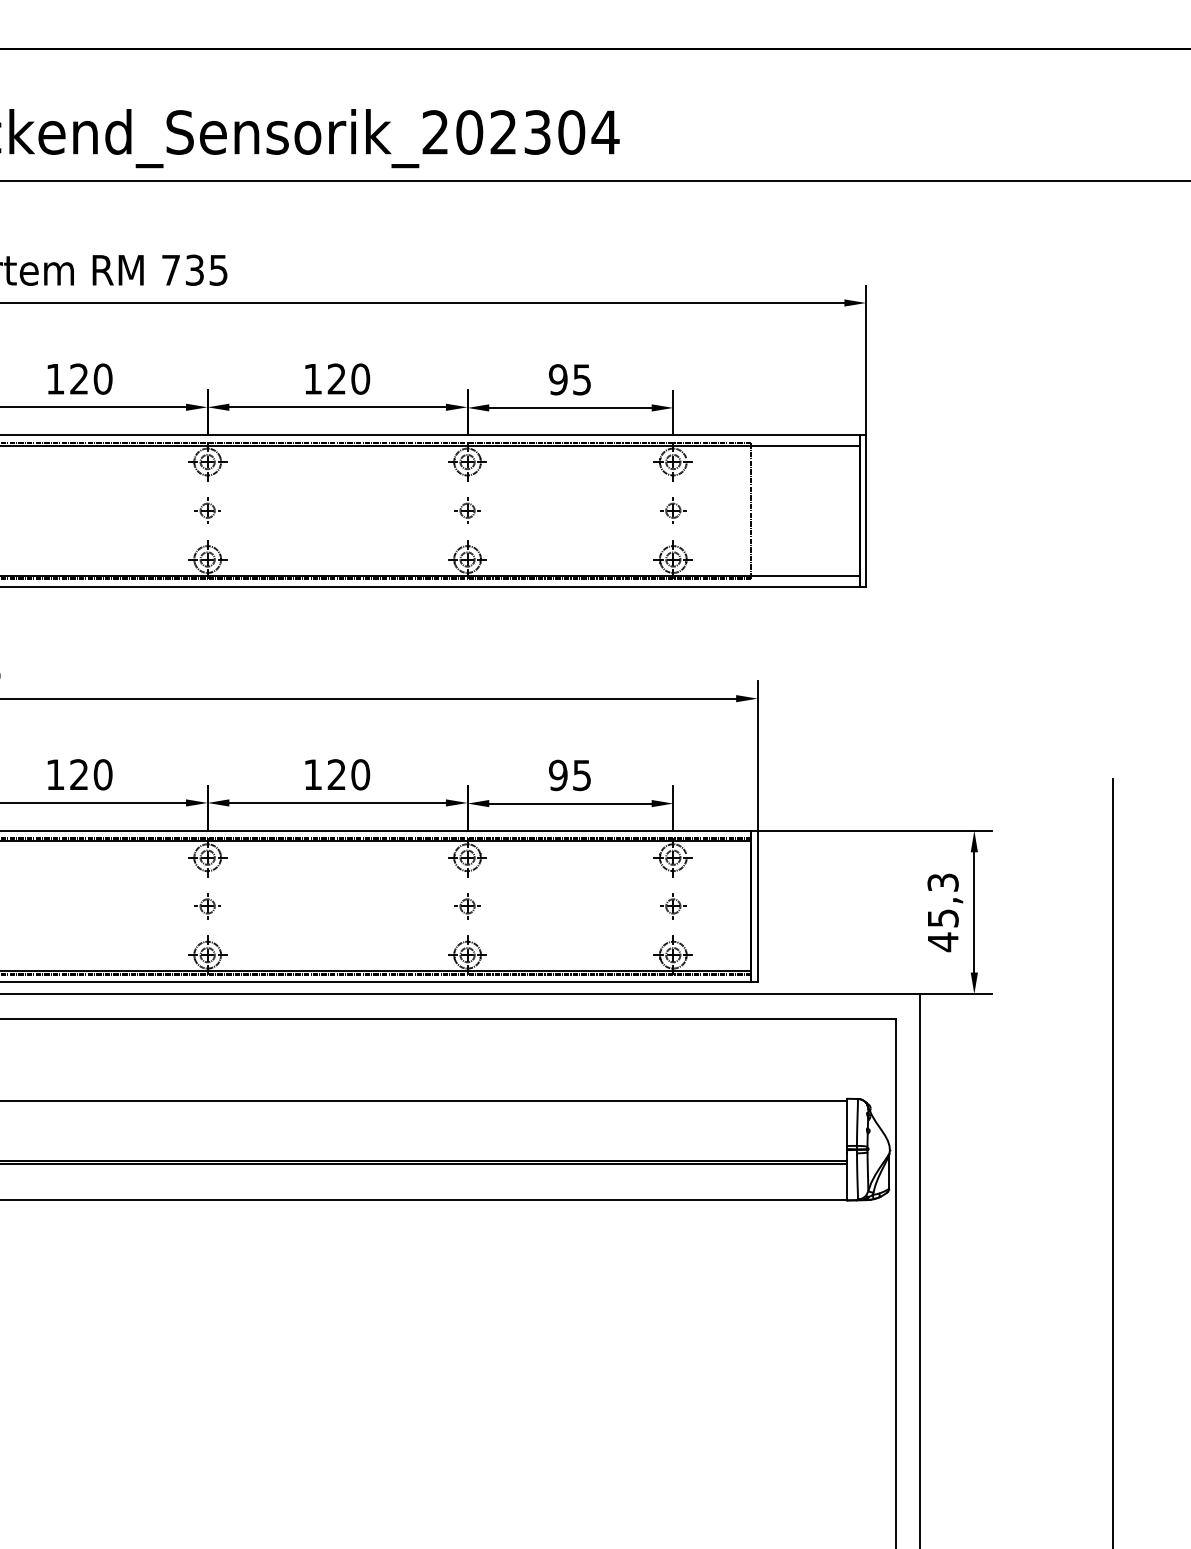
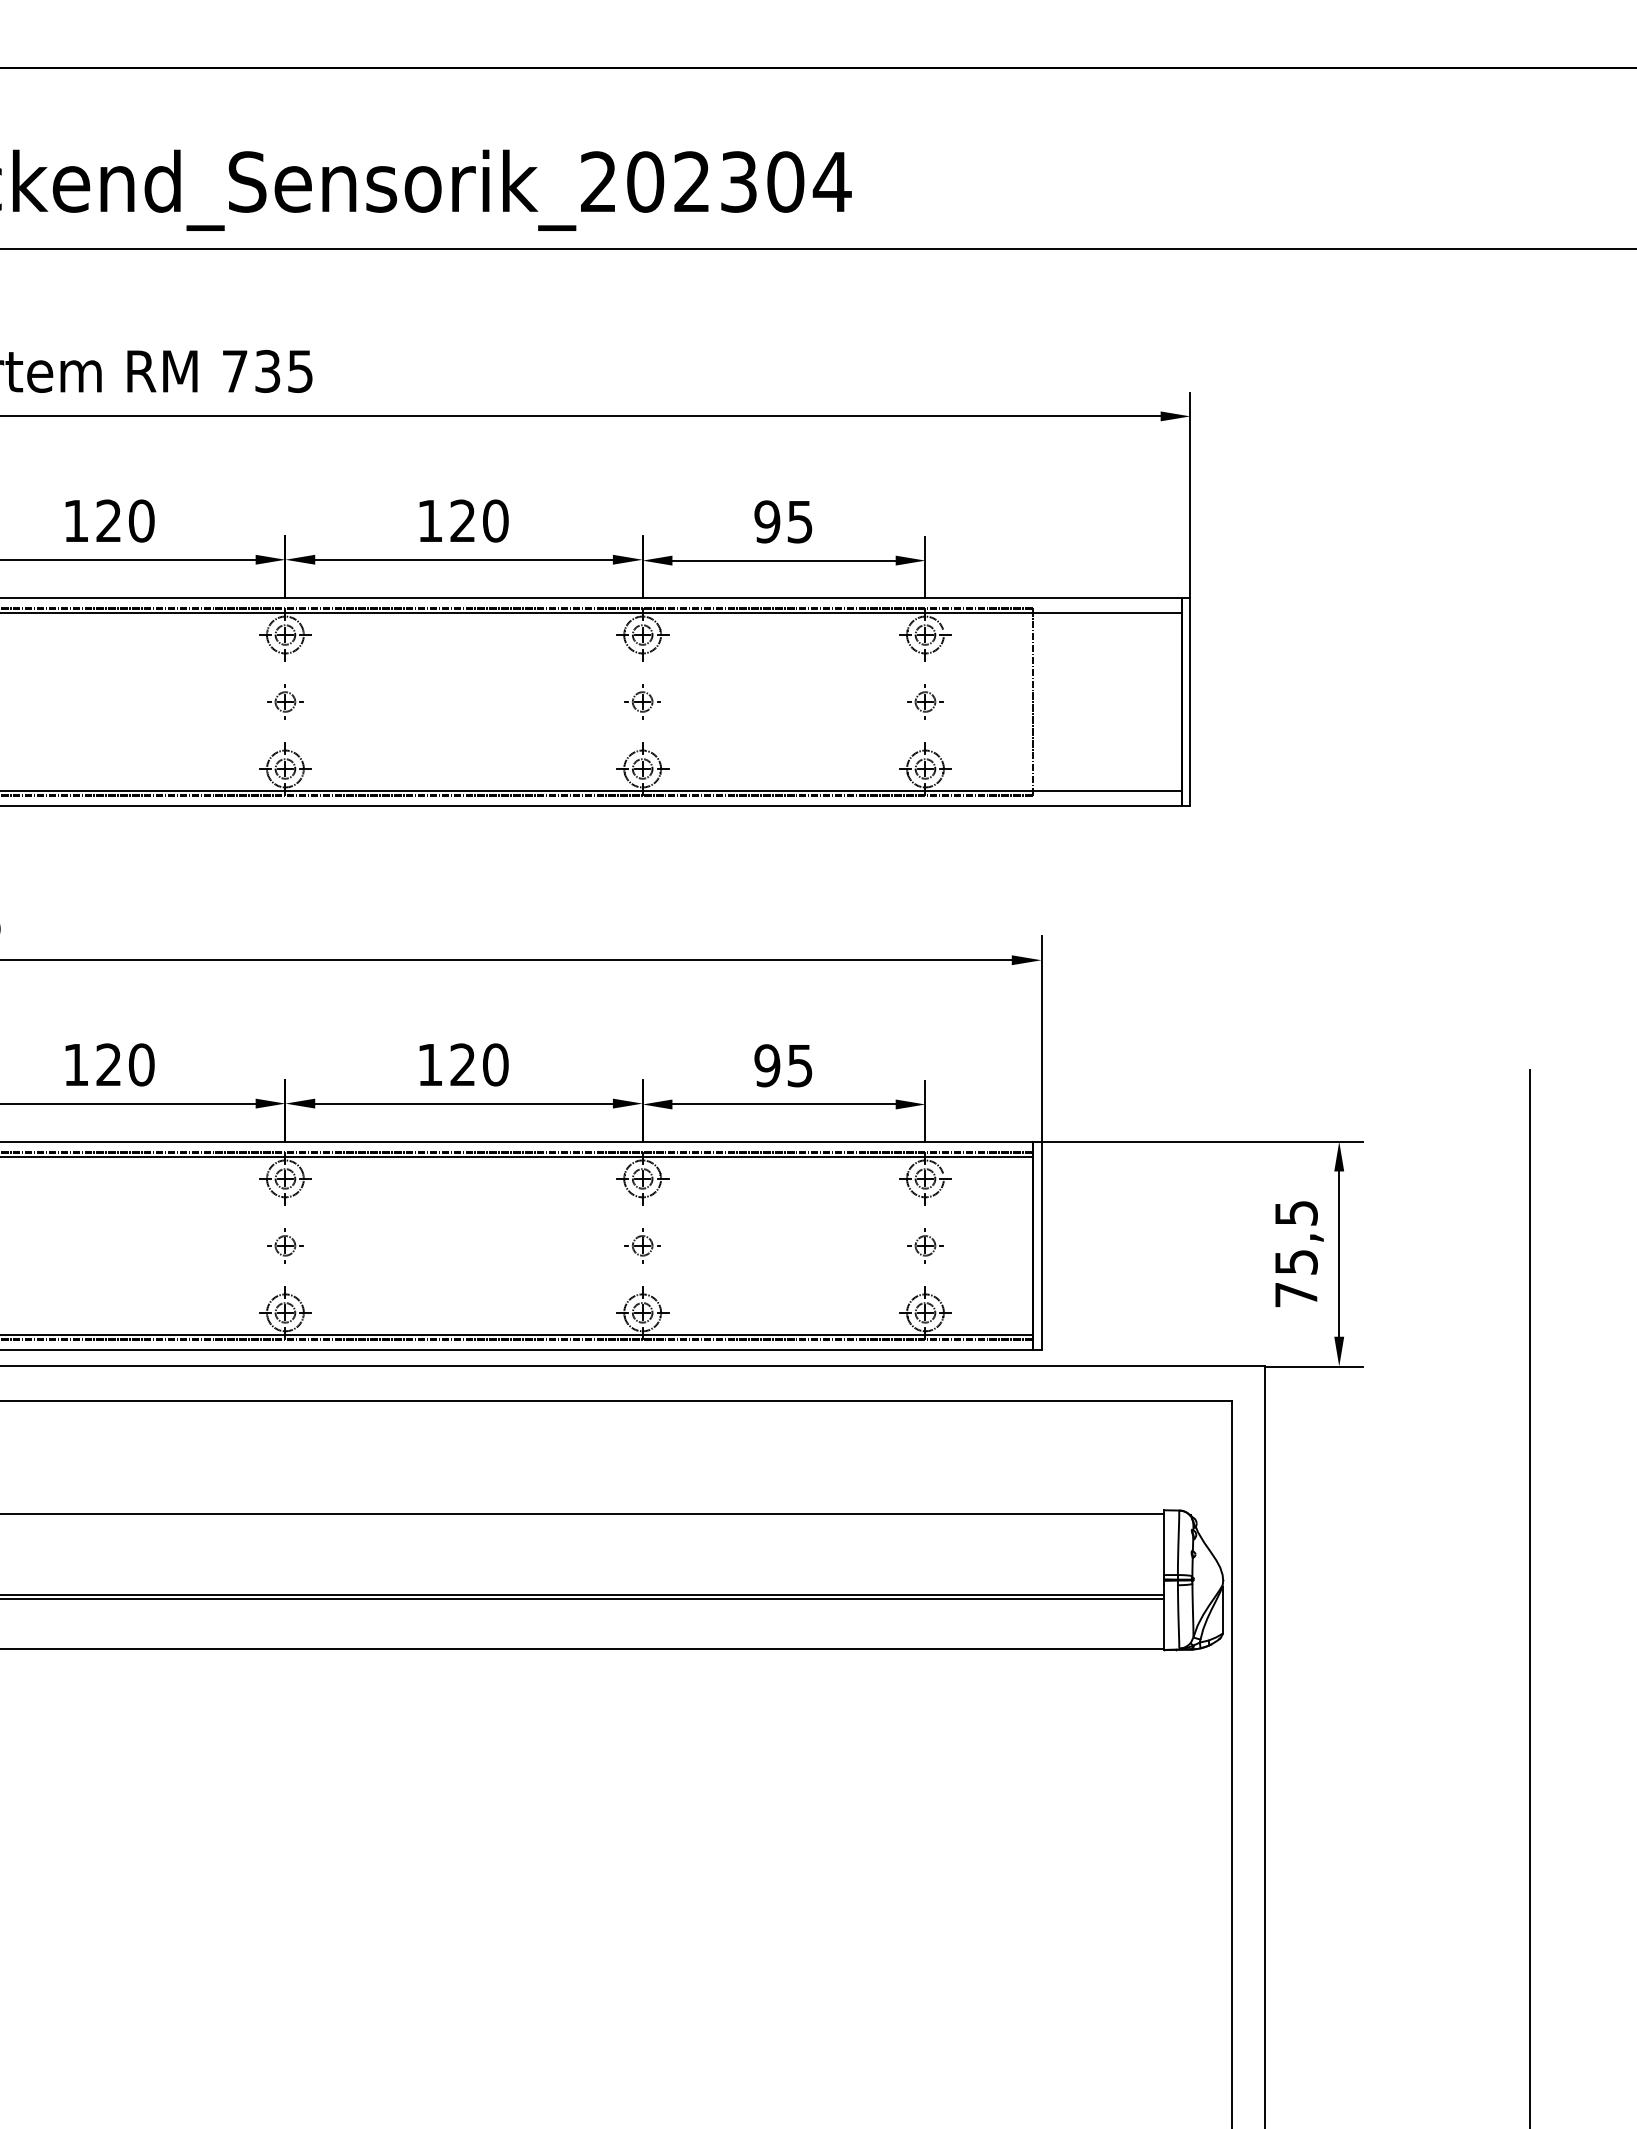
text: (942, 912) -> (1295, 1254), 45,3 -> 75,5

